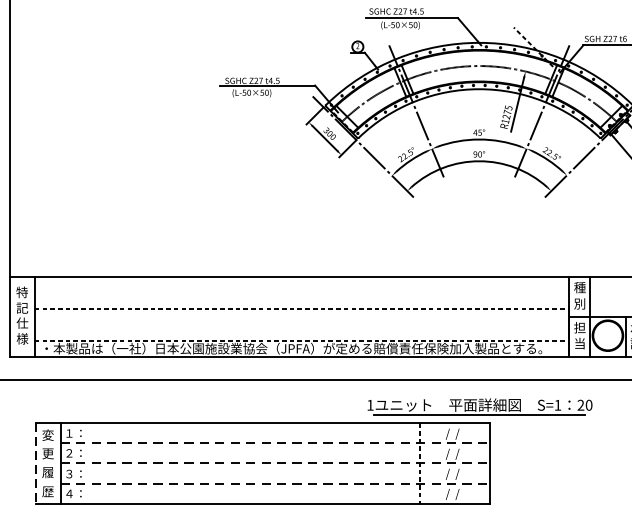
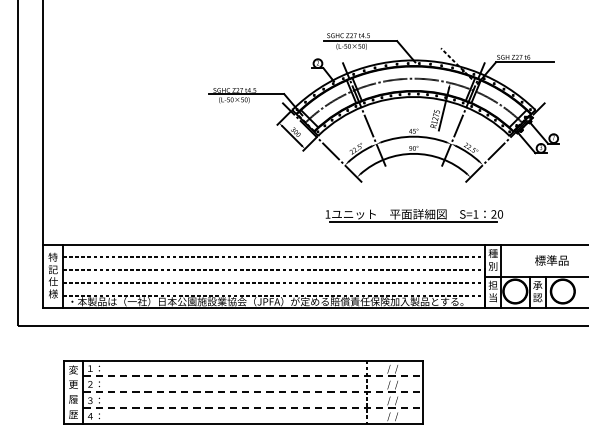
line: (301, 292) -> (273, 257), added
line: (301, 324) -> (273, 282), added
part: (480, 406) -> (414, 215), moved
line: (35, 463) -> (63, 392), dashed -> solid

